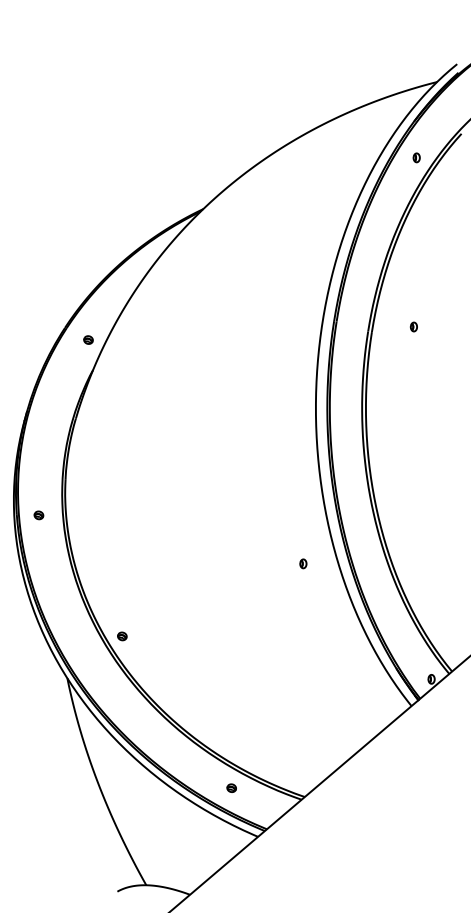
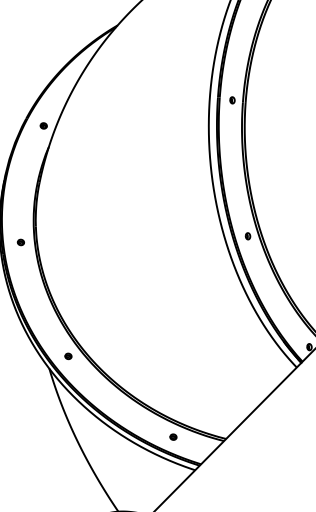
part: (413, 326) -> (232, 100), moved
part: (38, 515) -> (20, 242), moved
part: (303, 563) -> (248, 236), moved
part: (122, 636) -> (68, 356), moved

